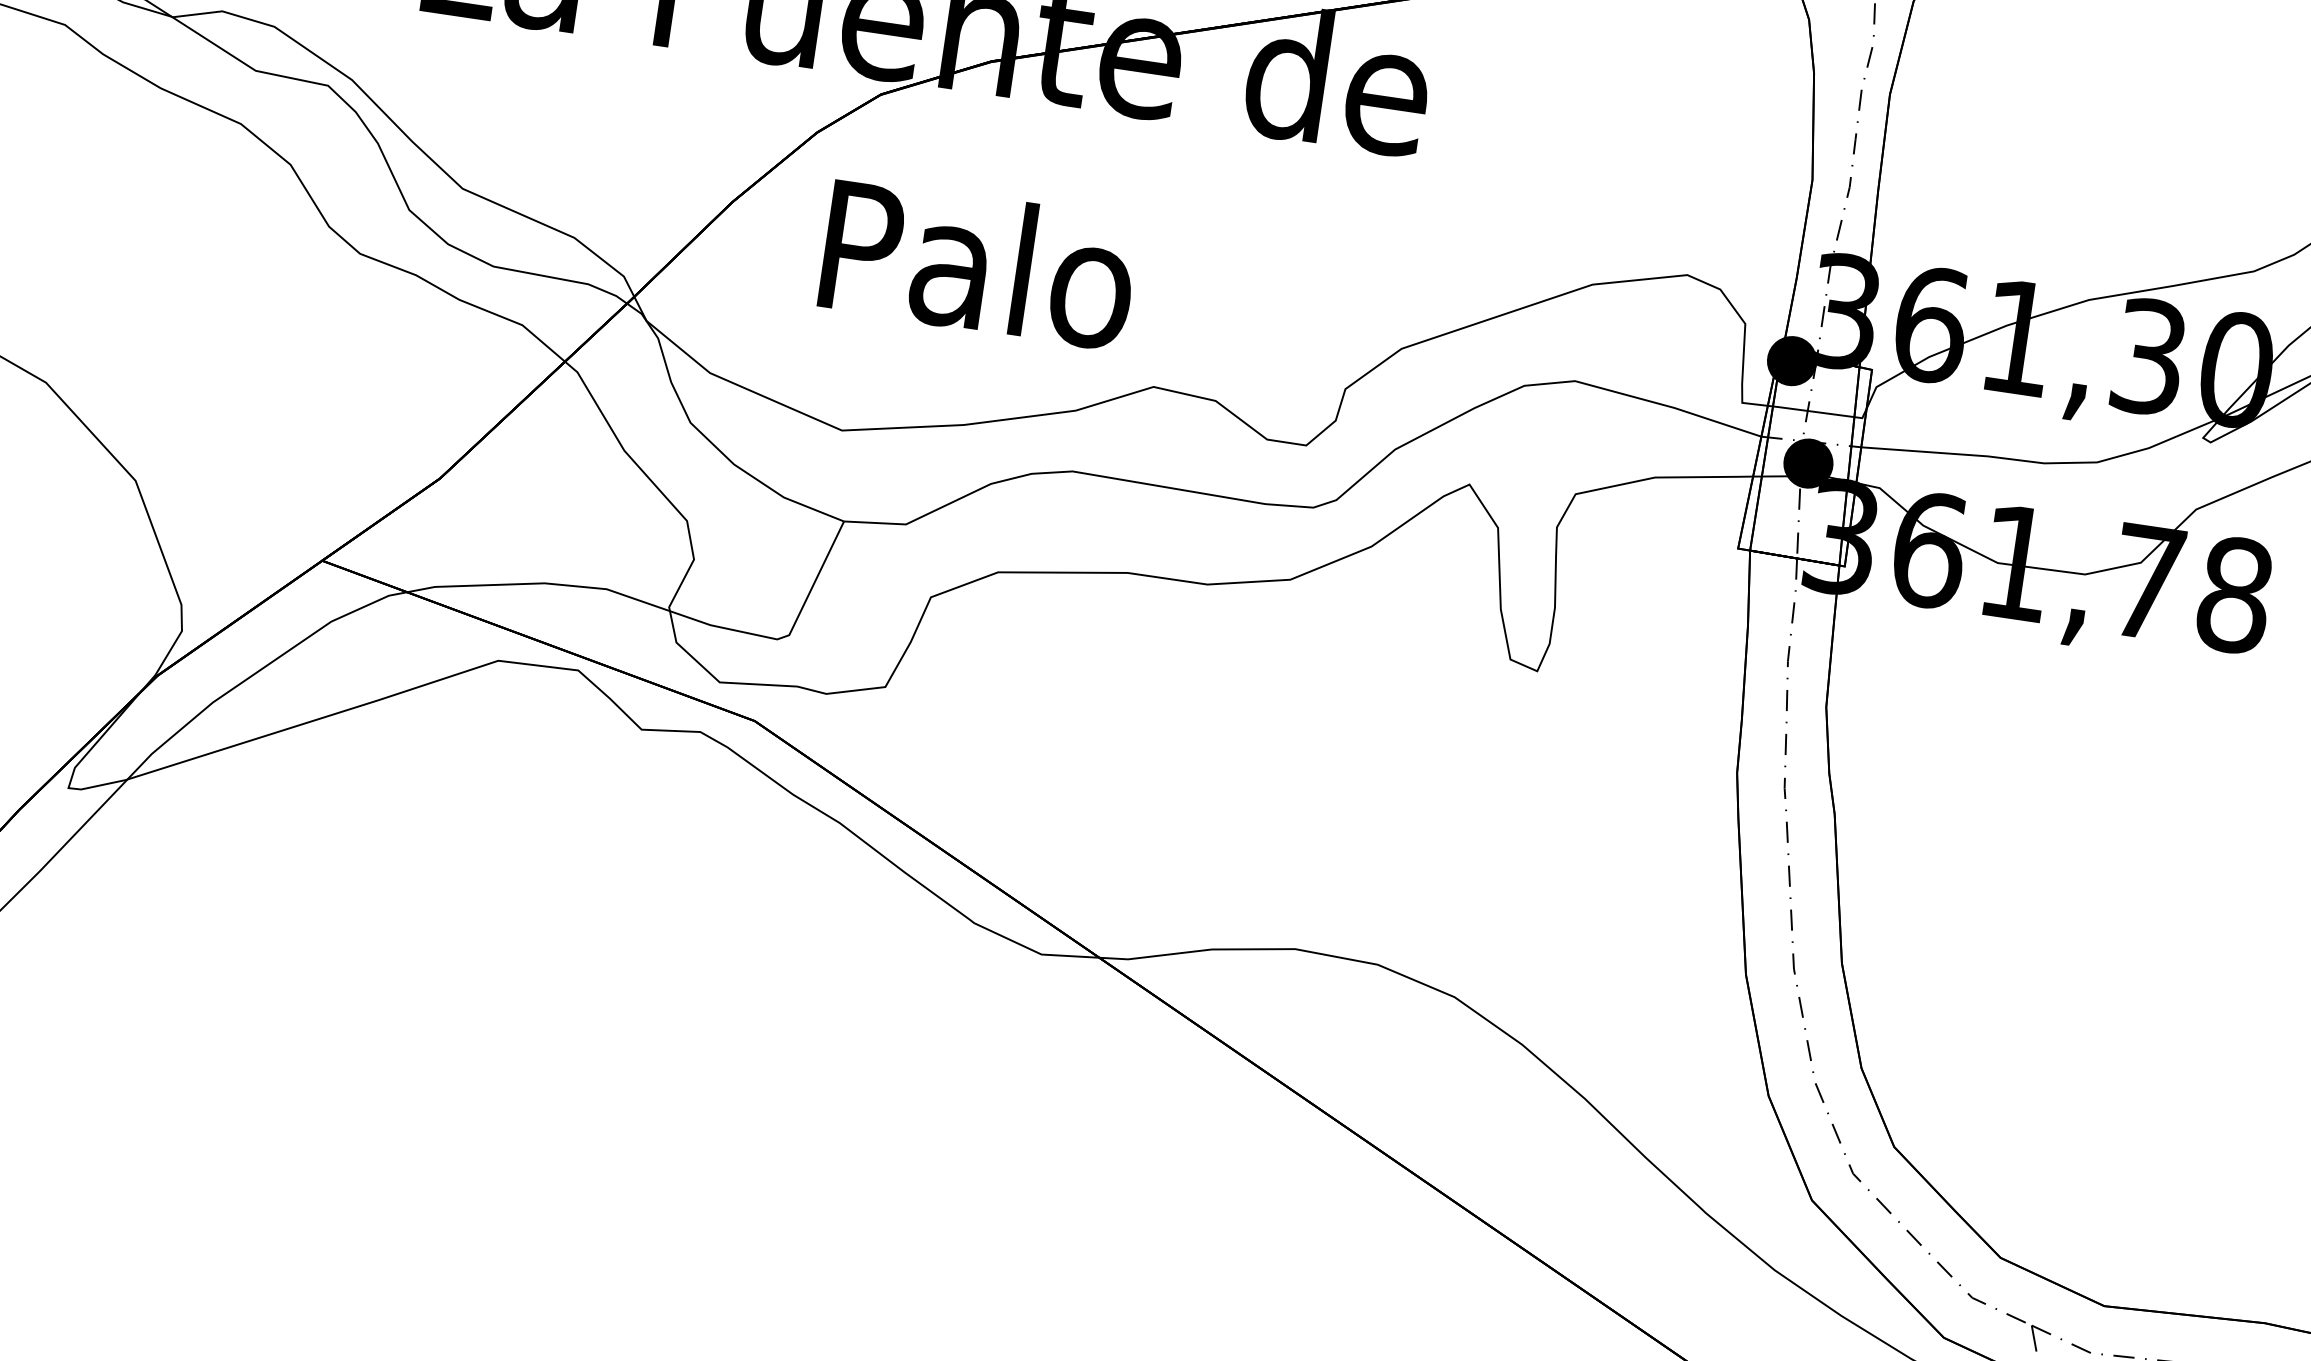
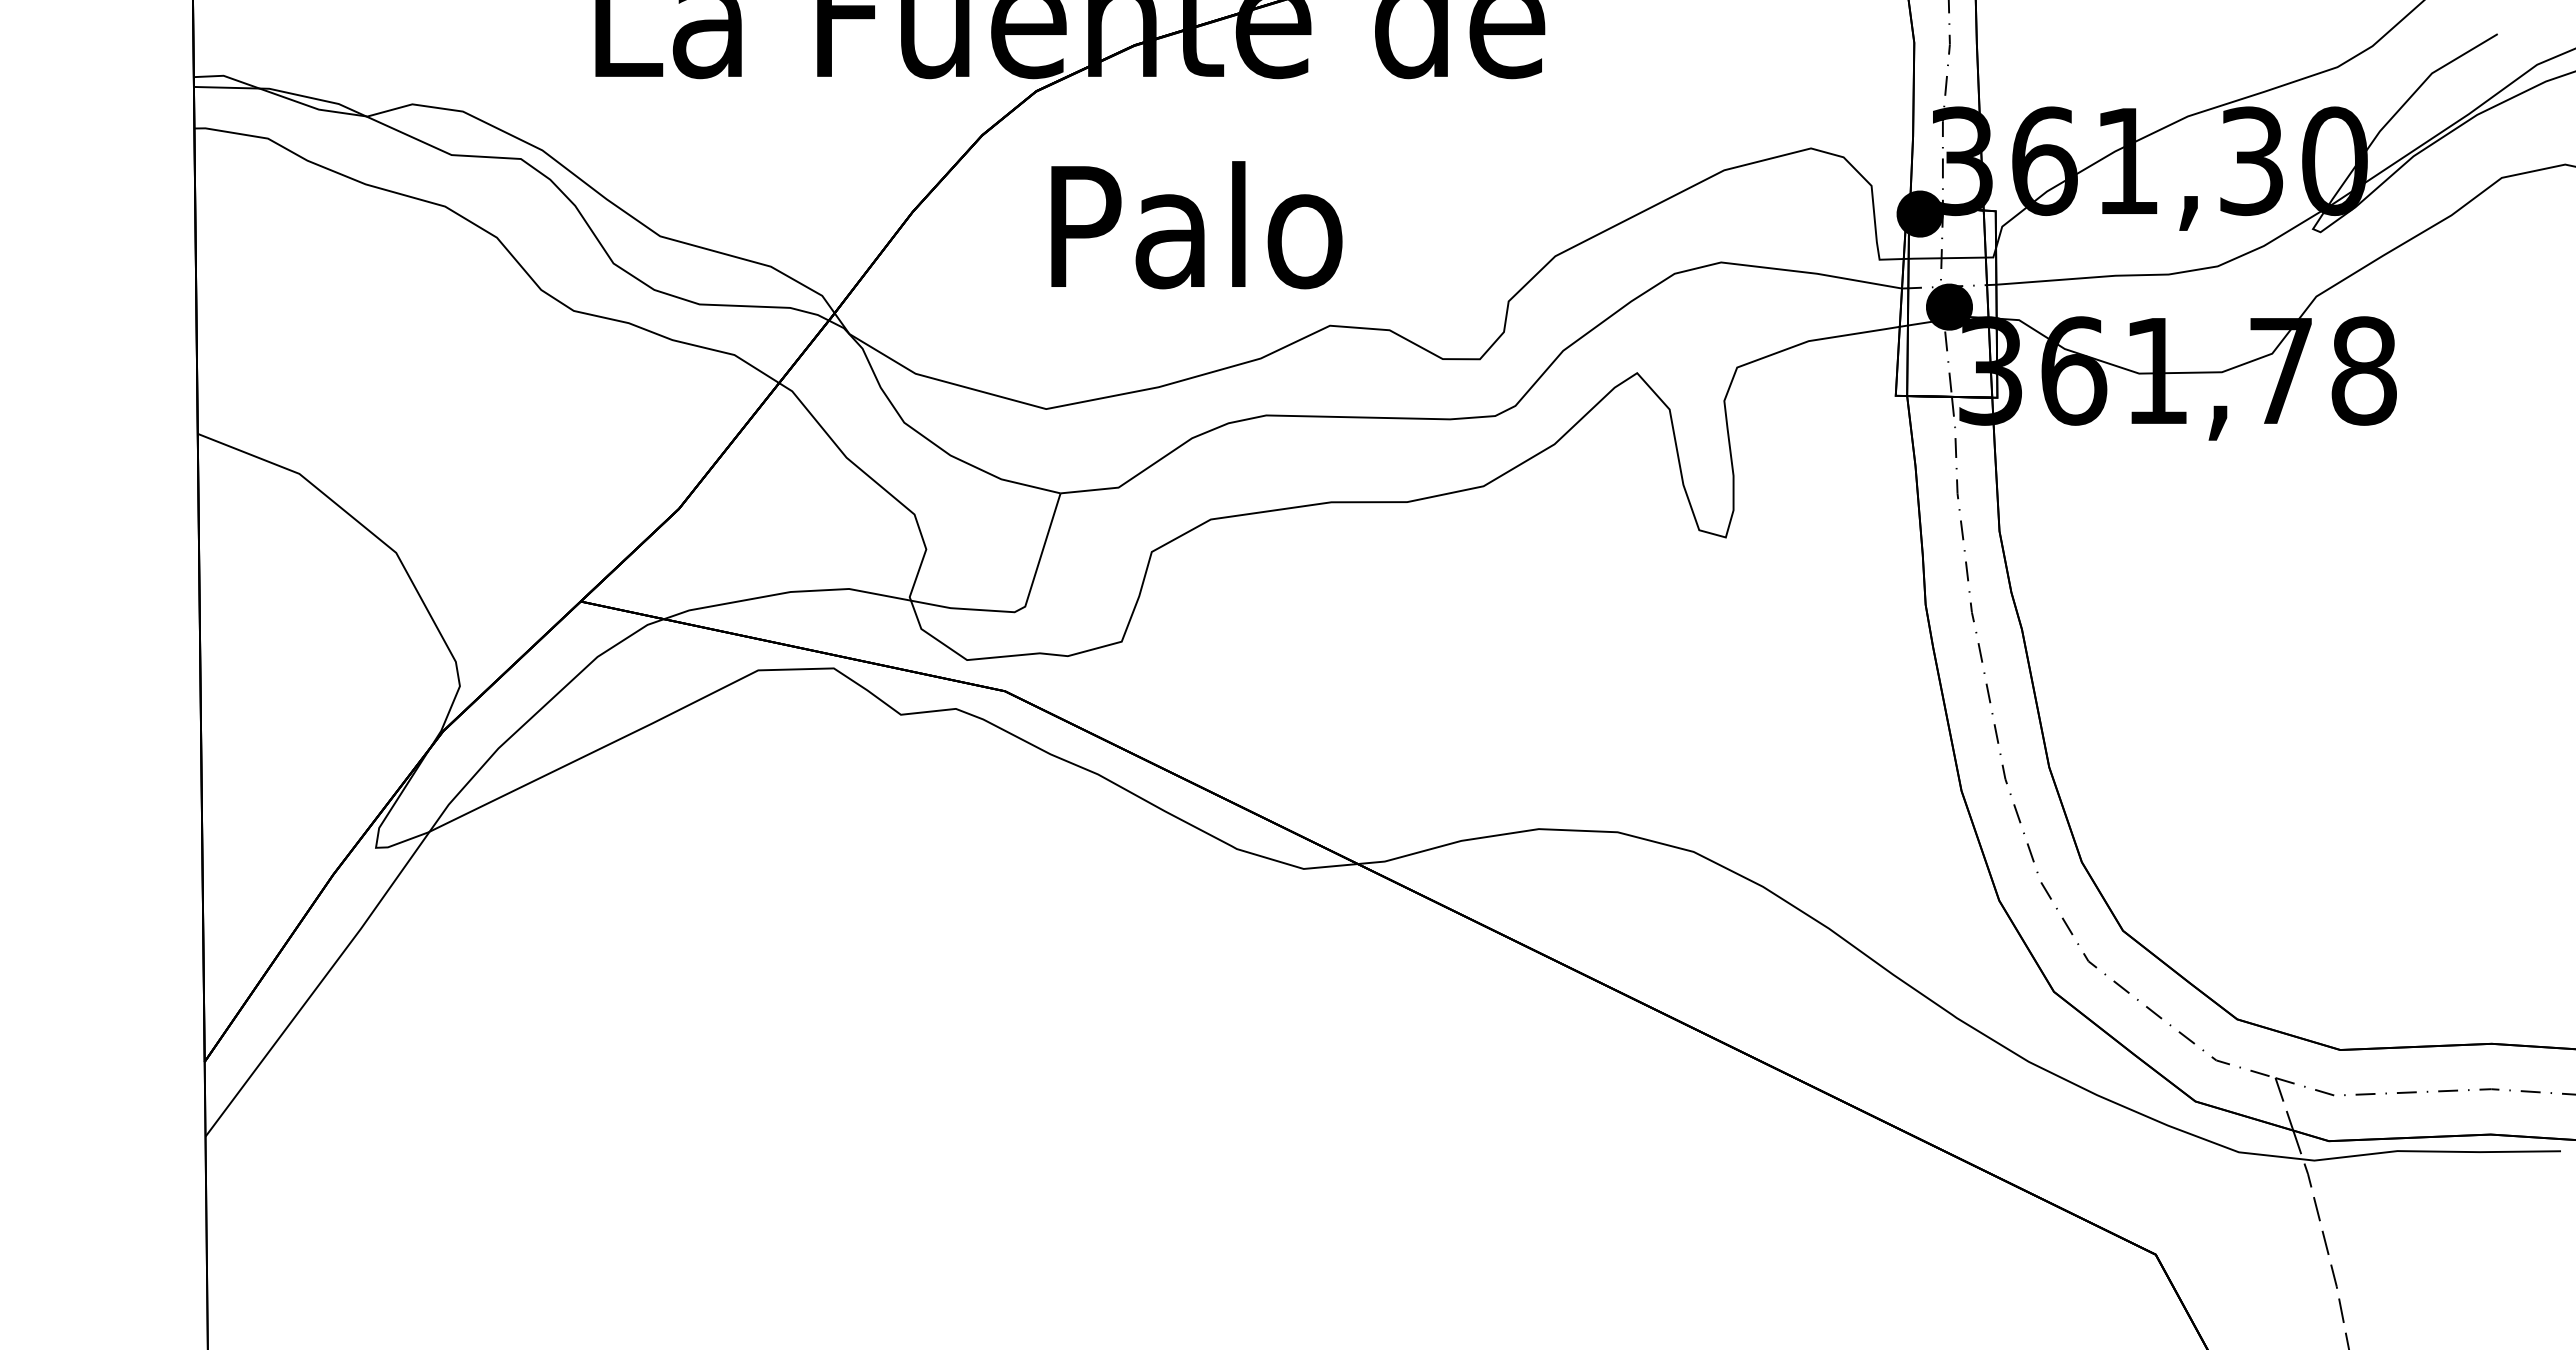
text: (978, 264) -> (1196, 225), moved

